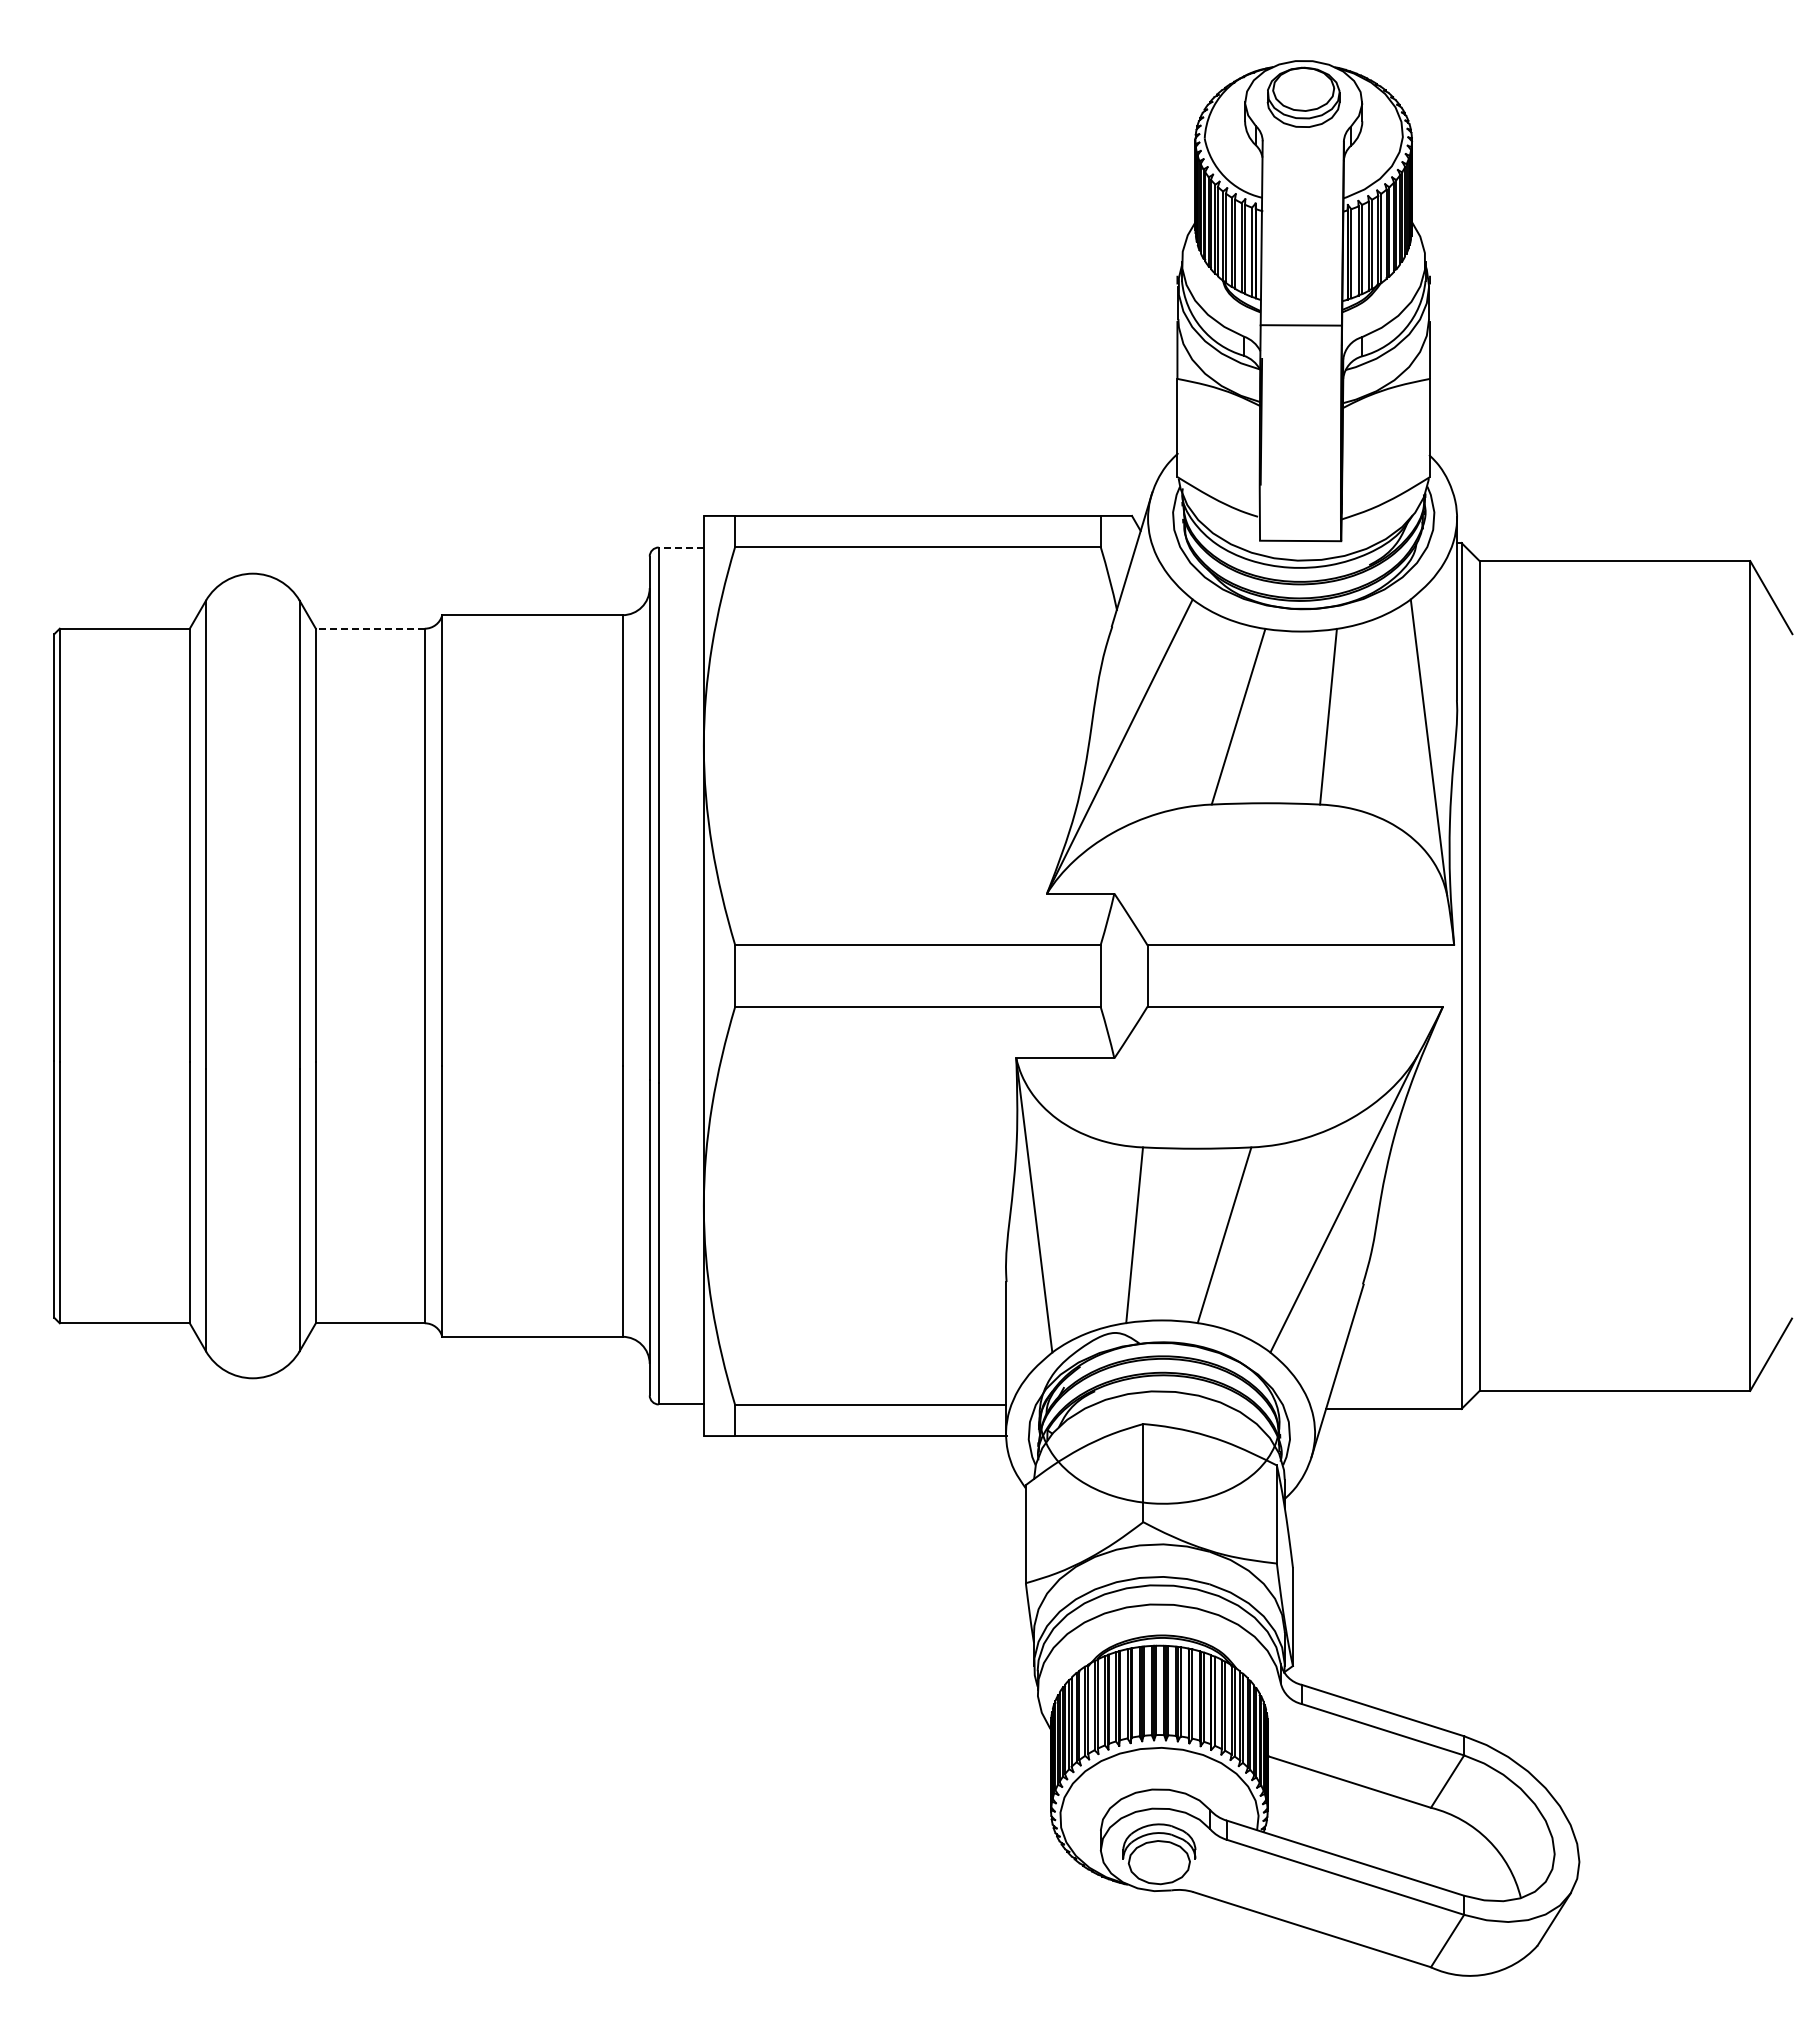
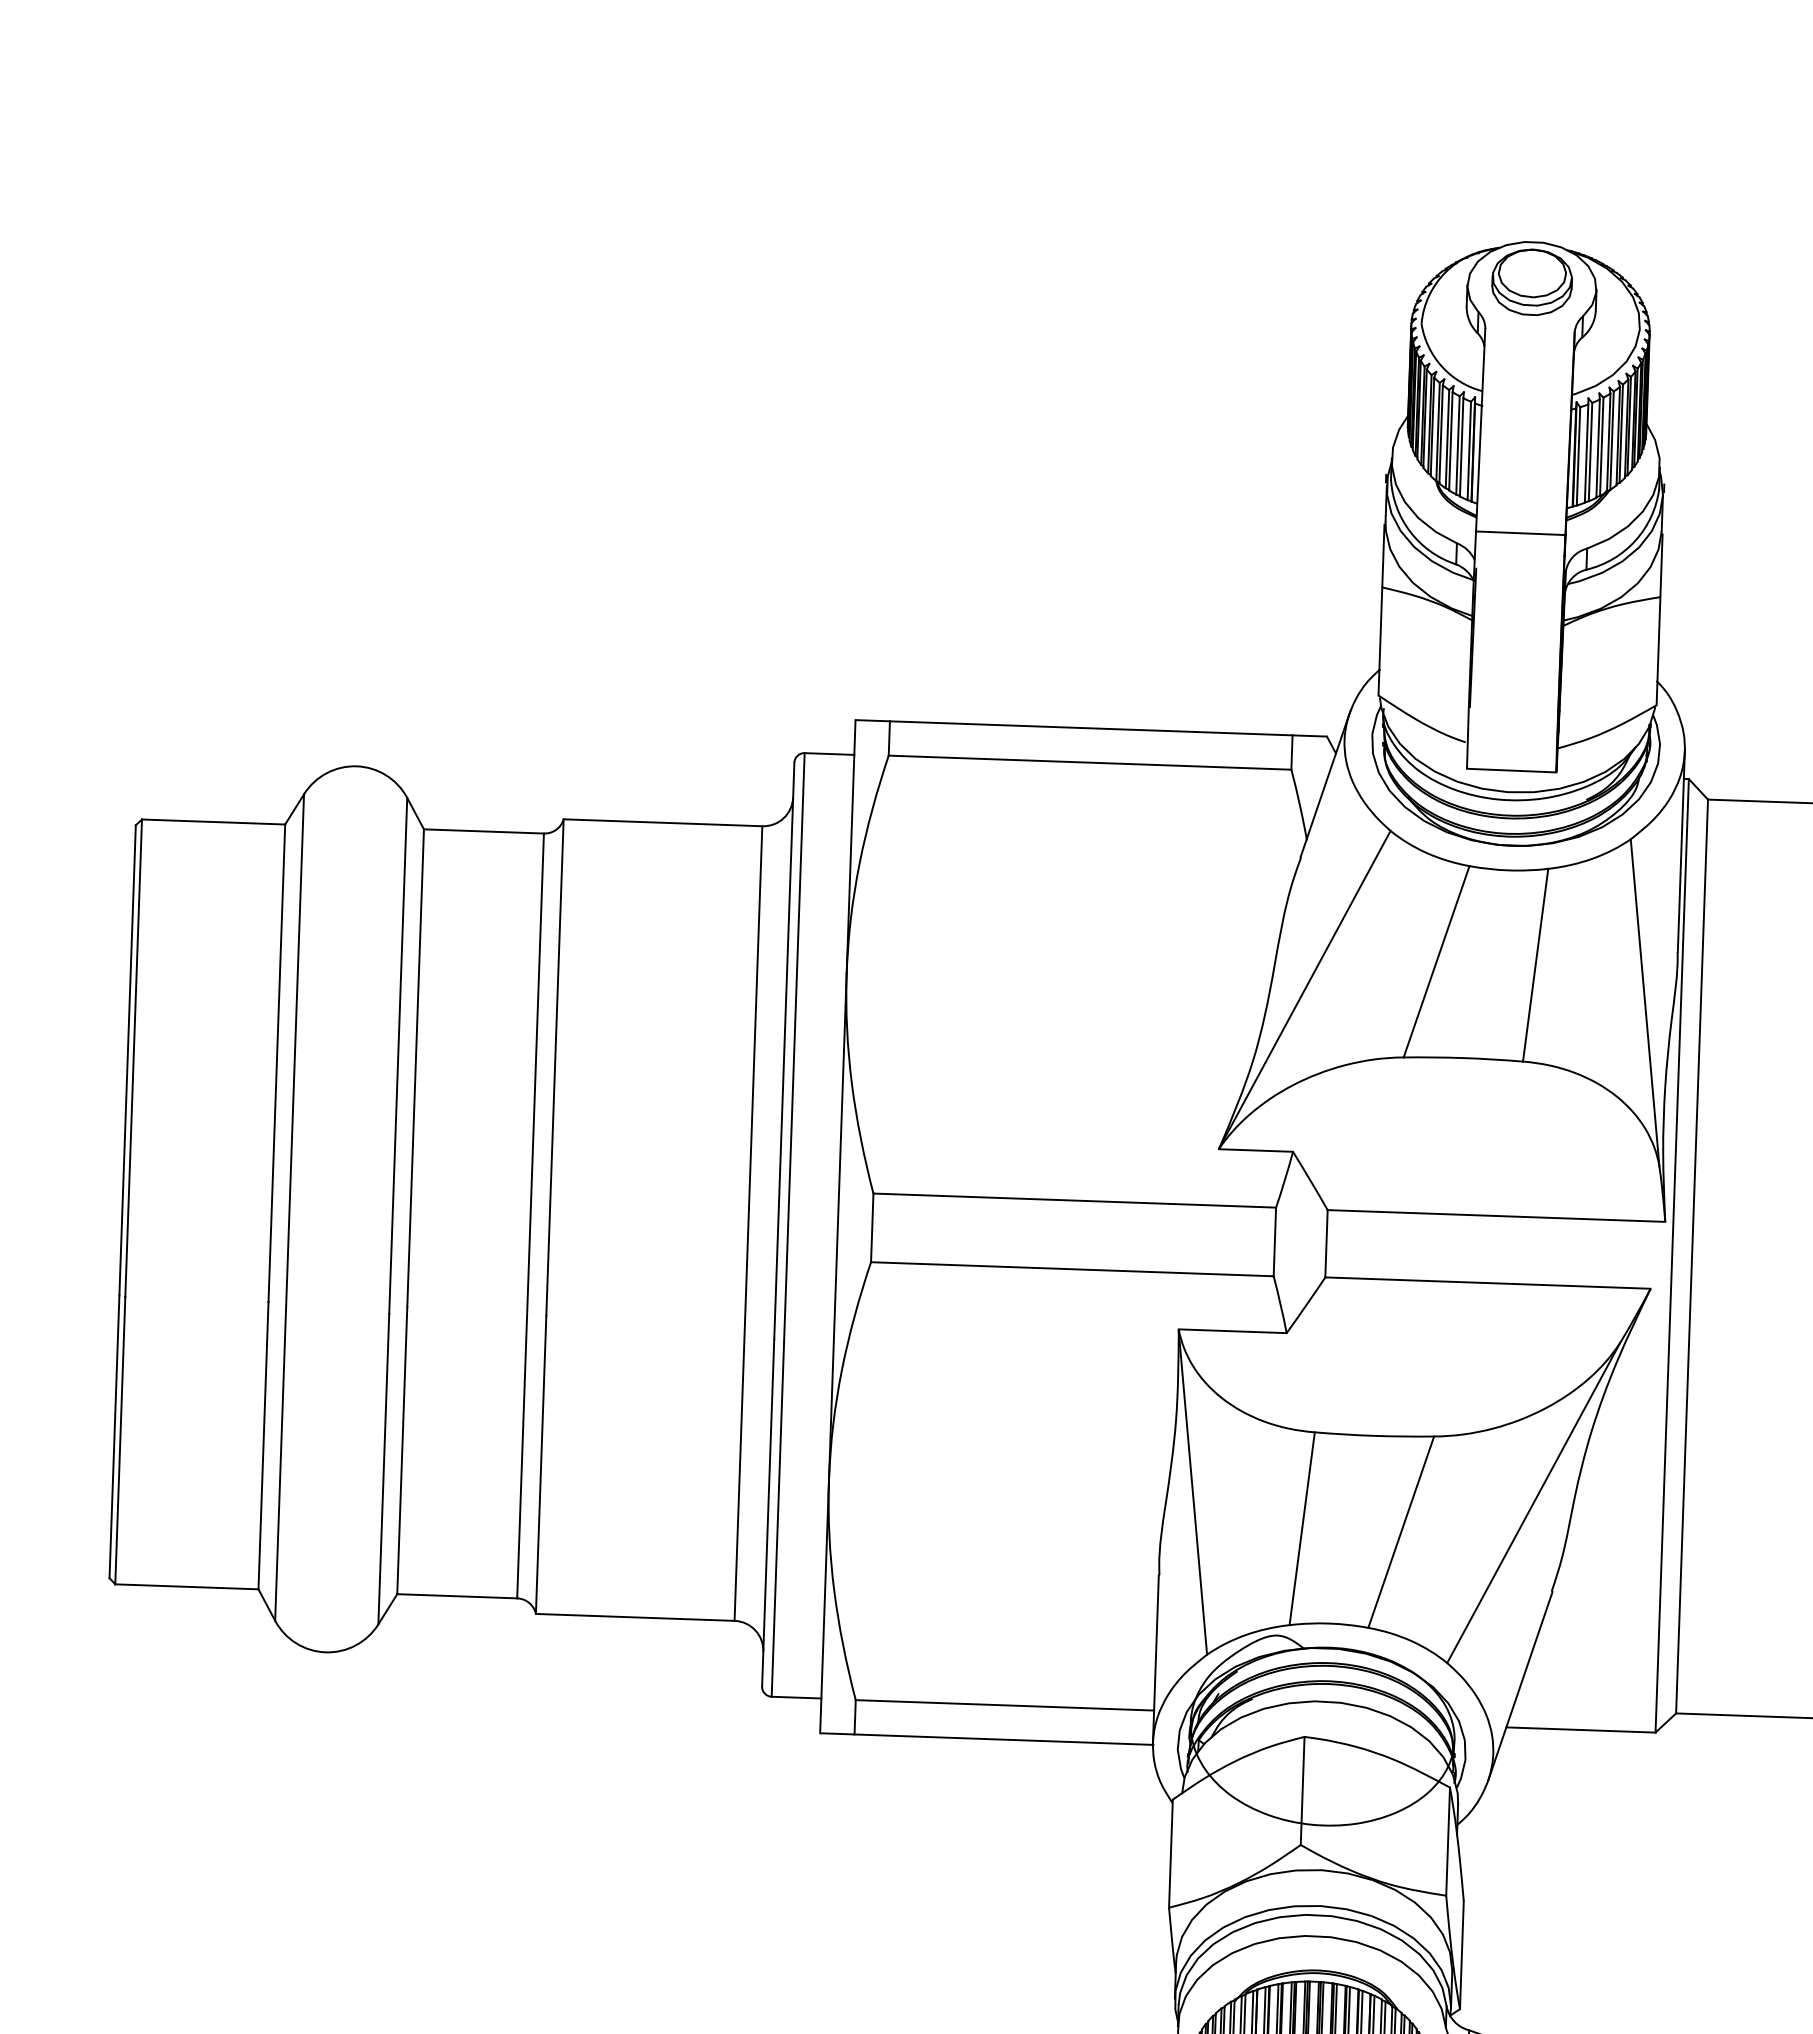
line: (681, 547) -> (829, 753), dashed -> solid
line: (369, 628) -> (483, 831), dashed -> solid

